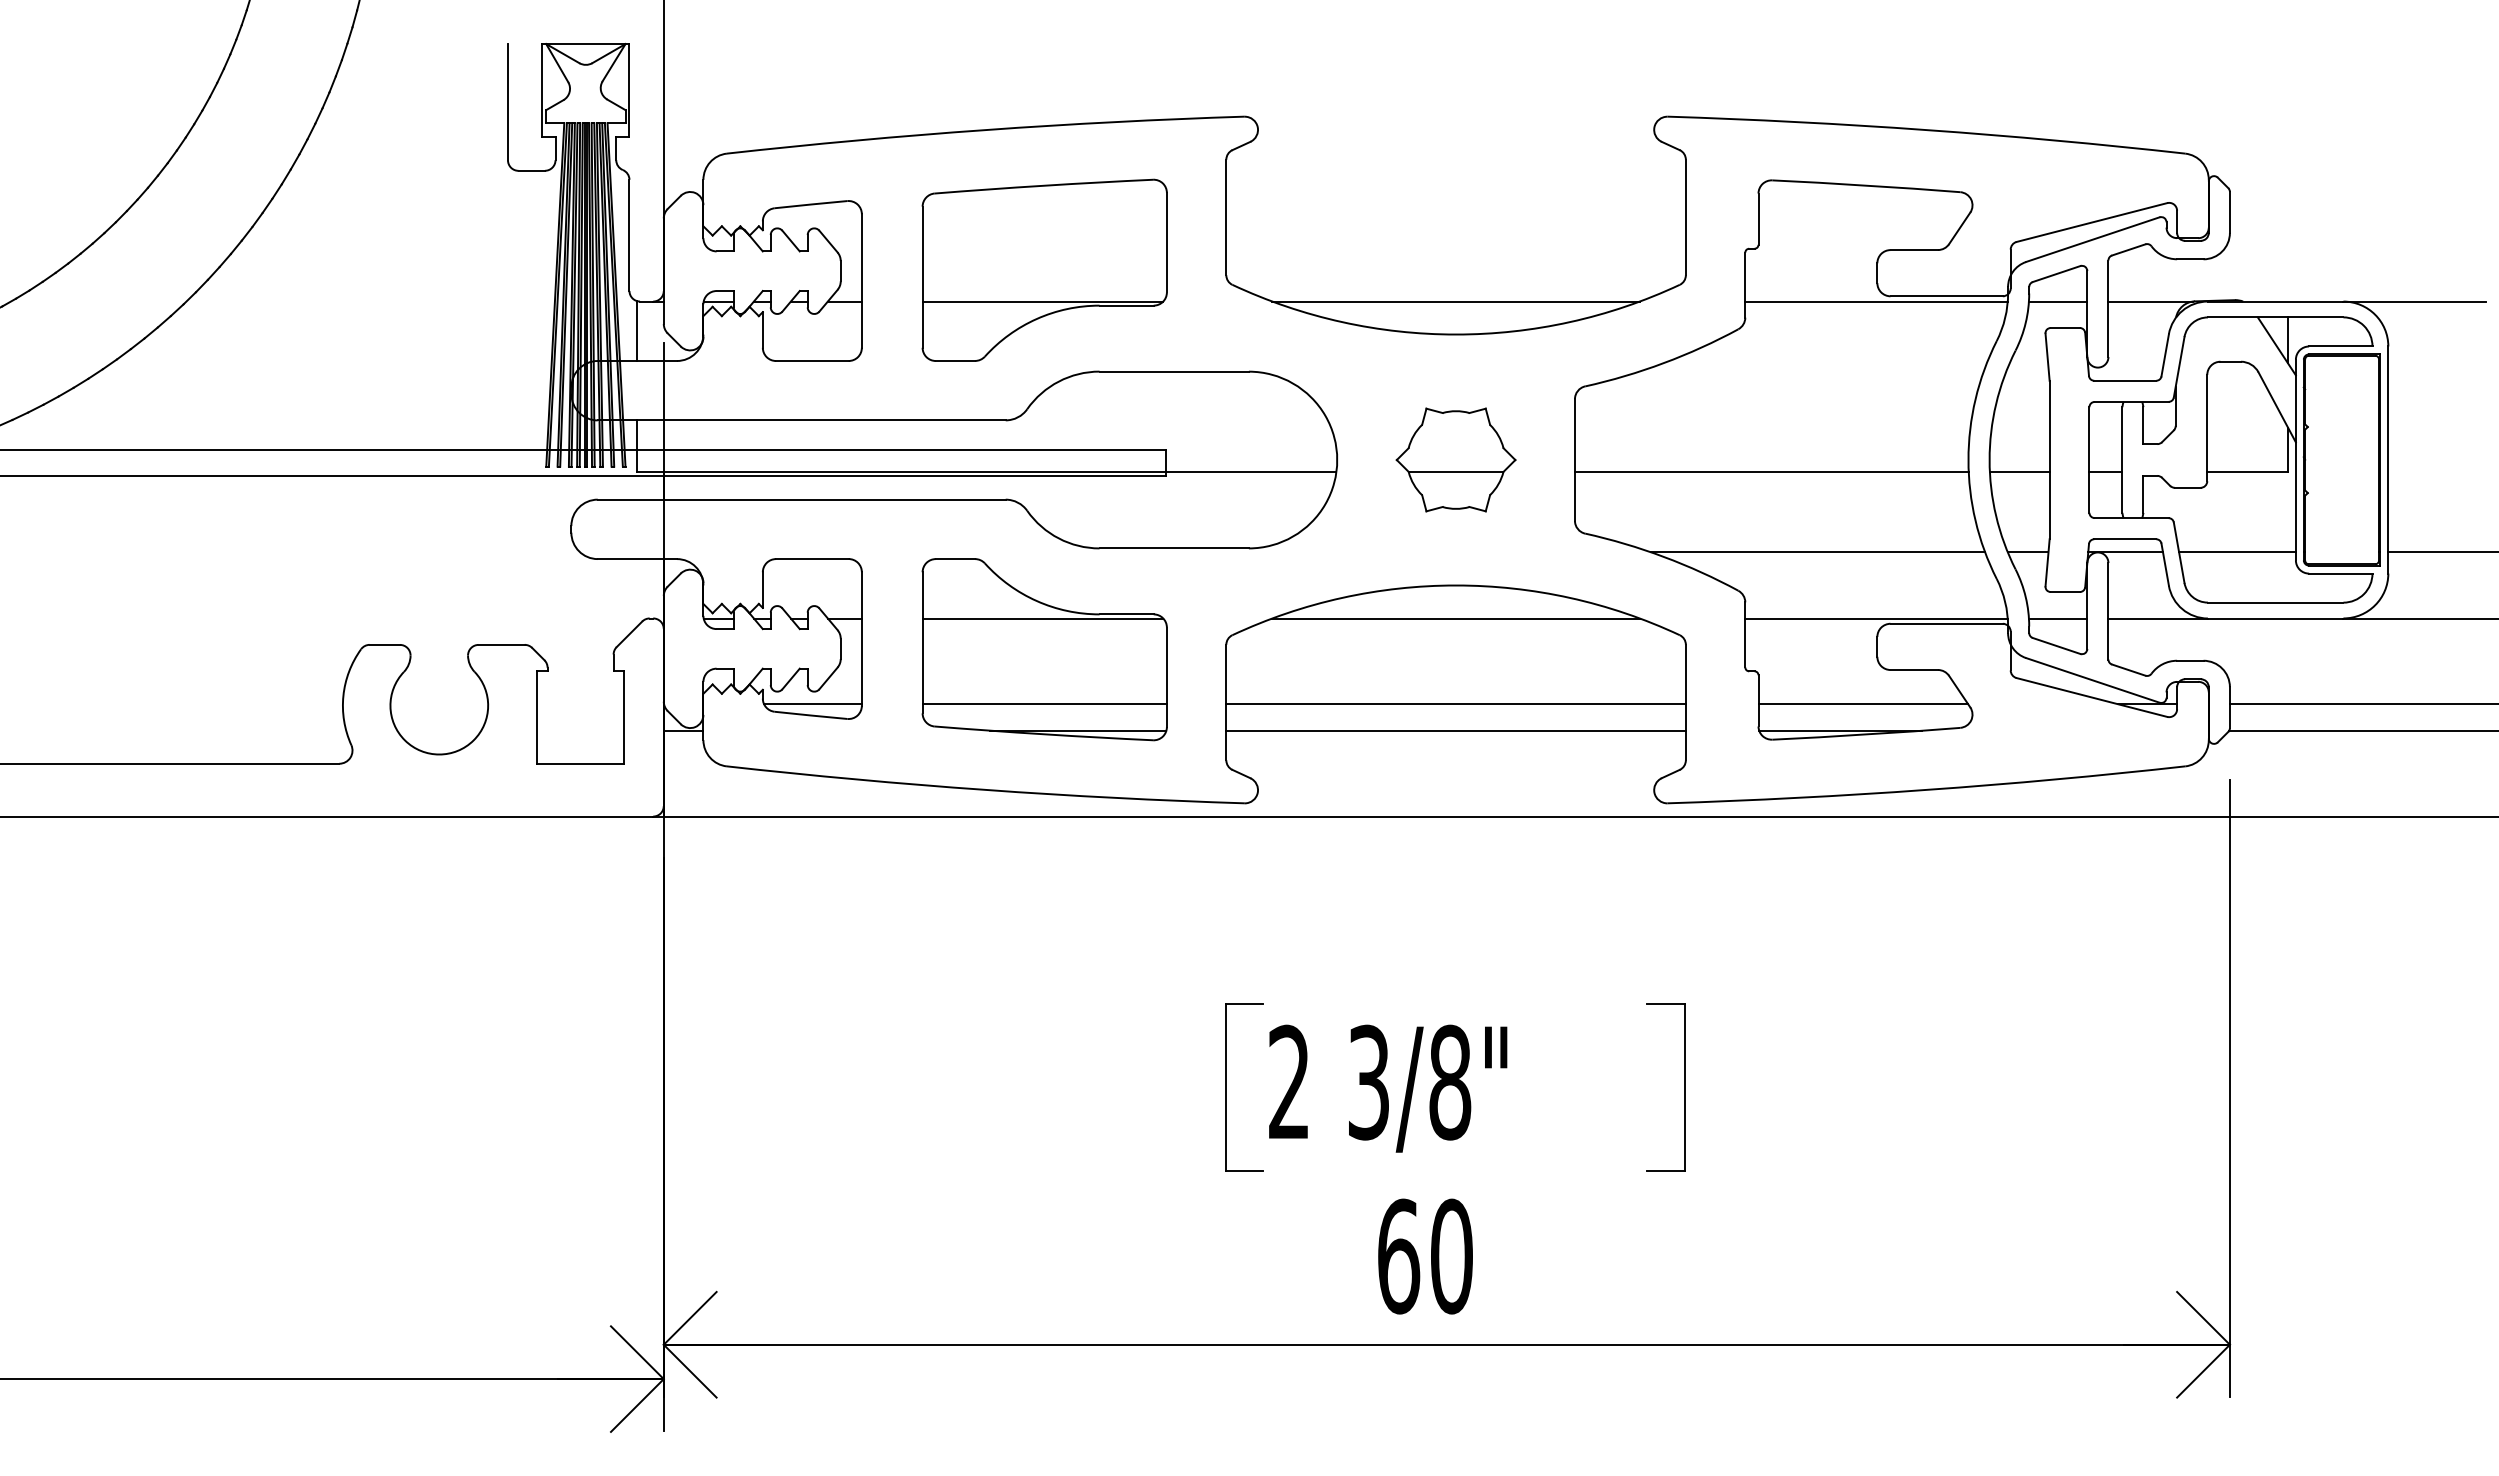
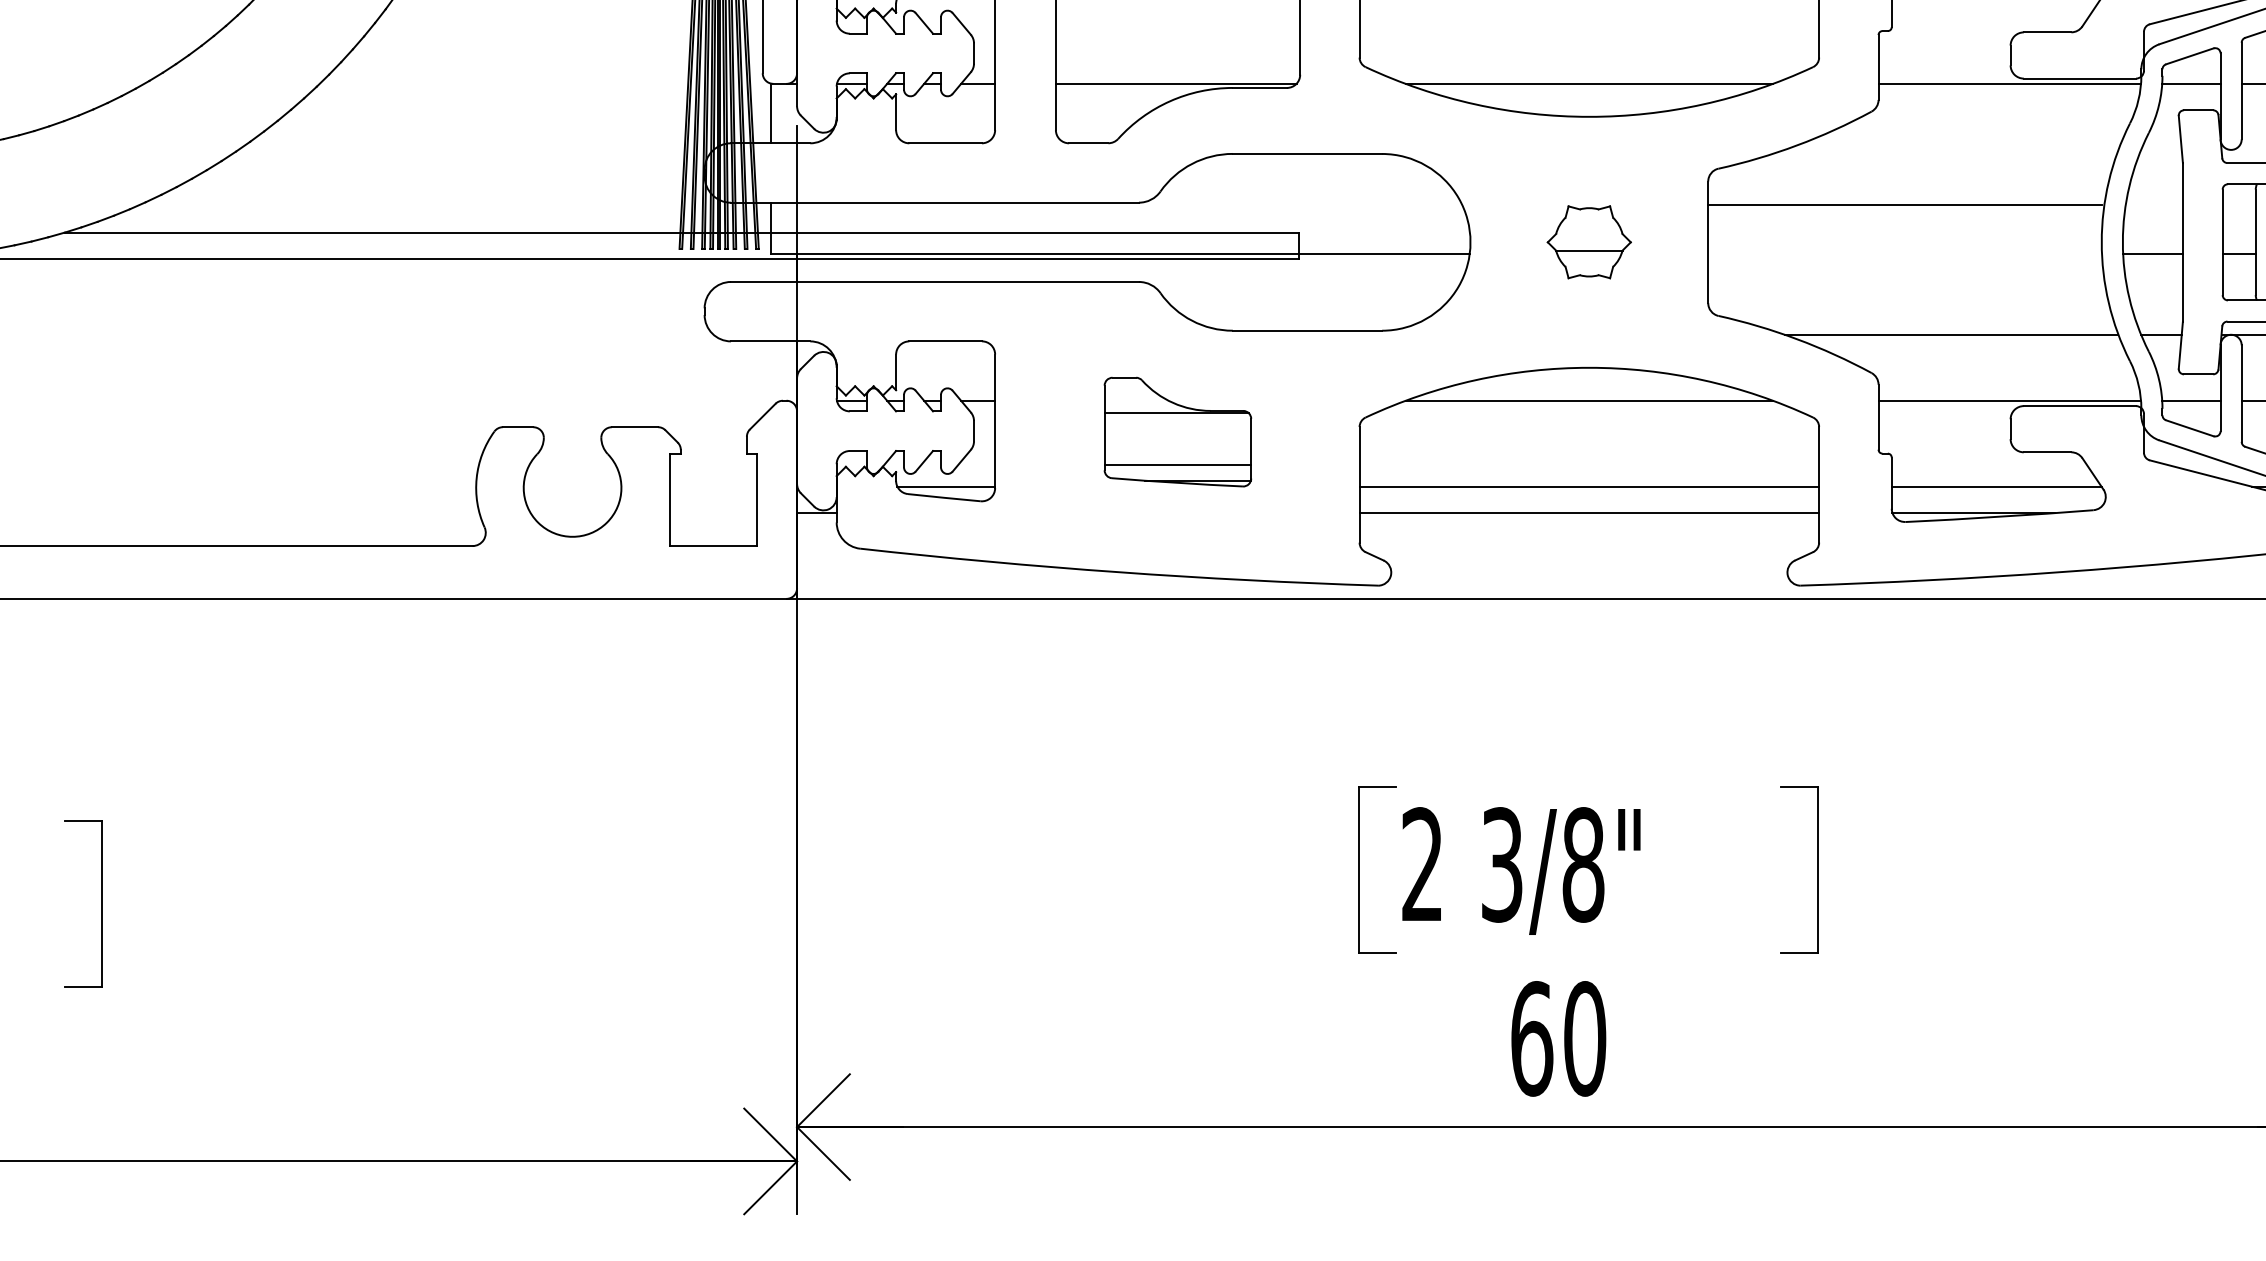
part: (1455, 459) -> (1588, 241), size x0.7
line: (1771, 471) -> (1904, 204), moved
part: (1044, 649) -> (1177, 431), size x0.6

